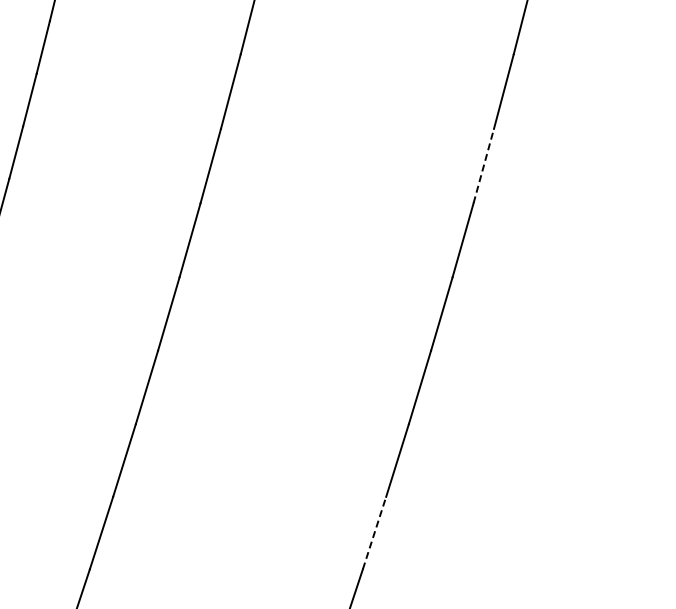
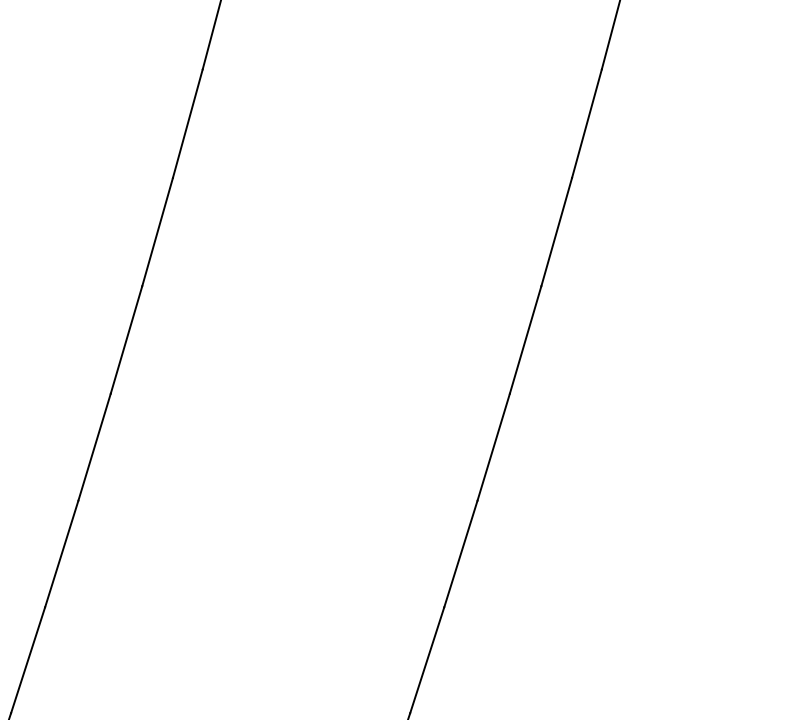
line: (483, 166) -> (586, 124), dashed -> solid
line: (374, 532) -> (427, 659), dashed -> solid

